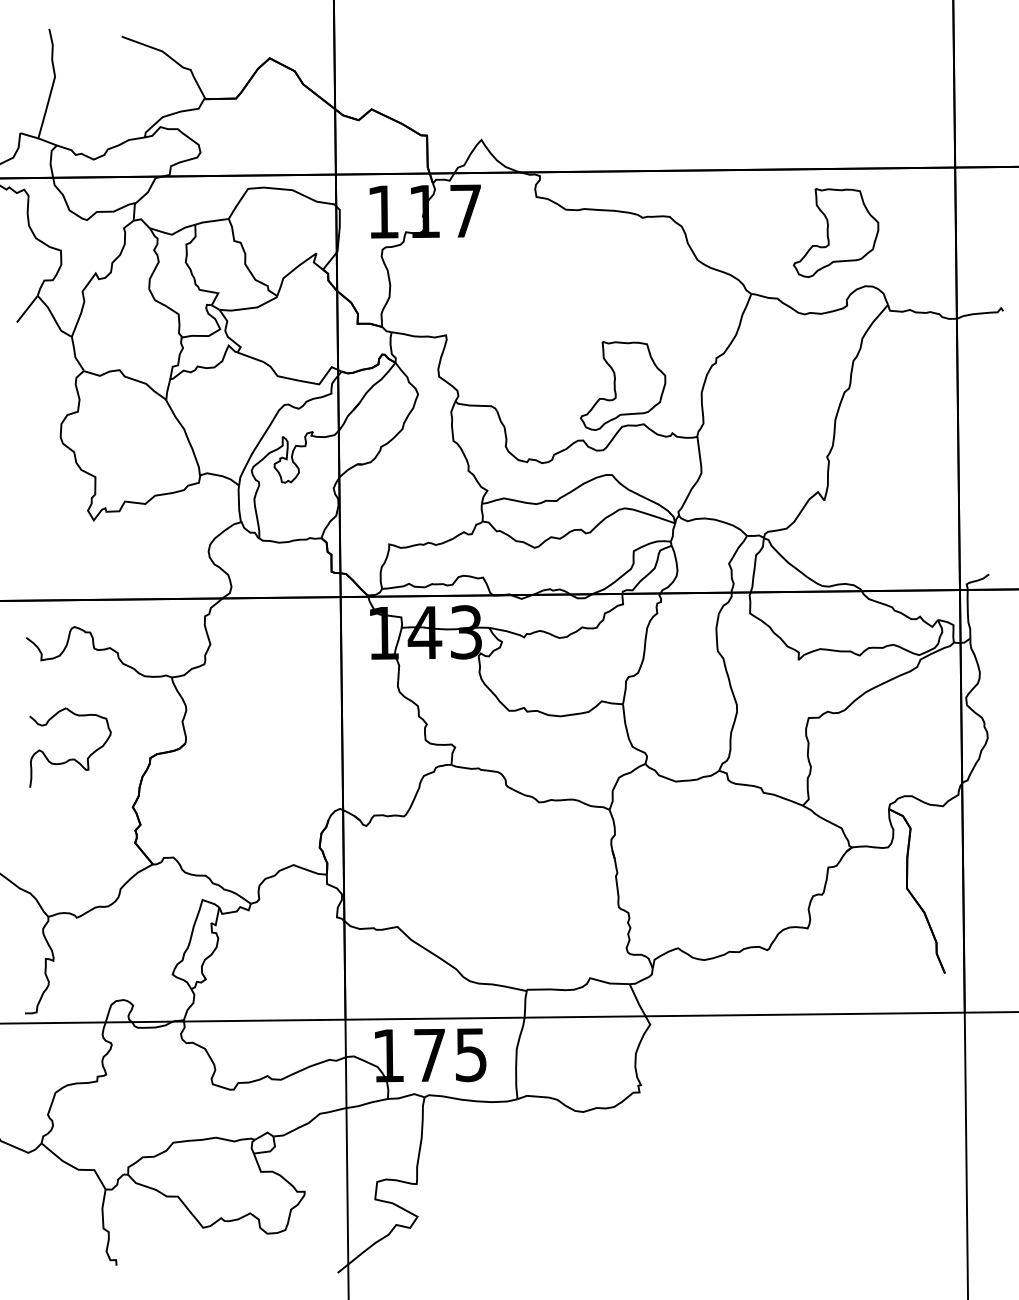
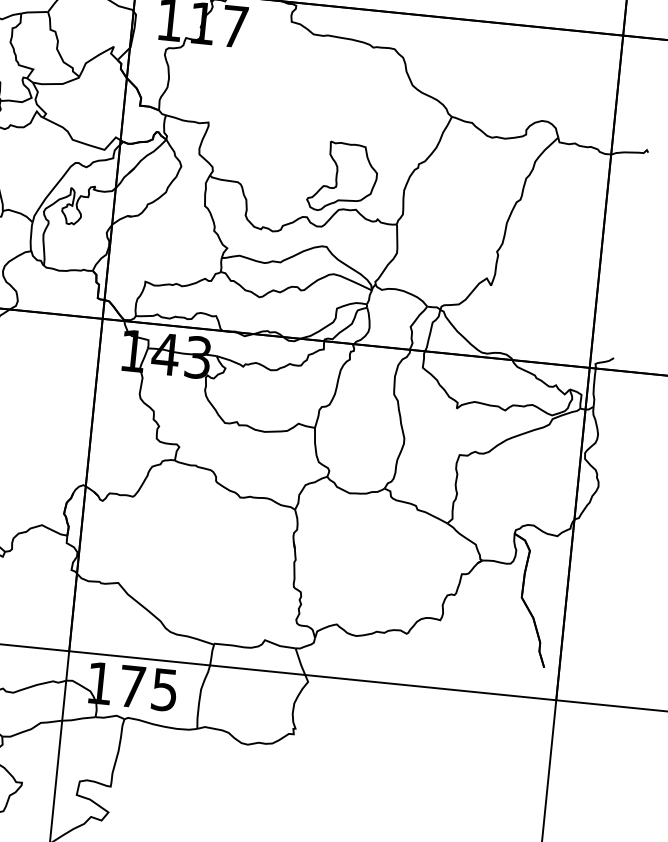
part: (836, 232) -> (524, 76), removed

